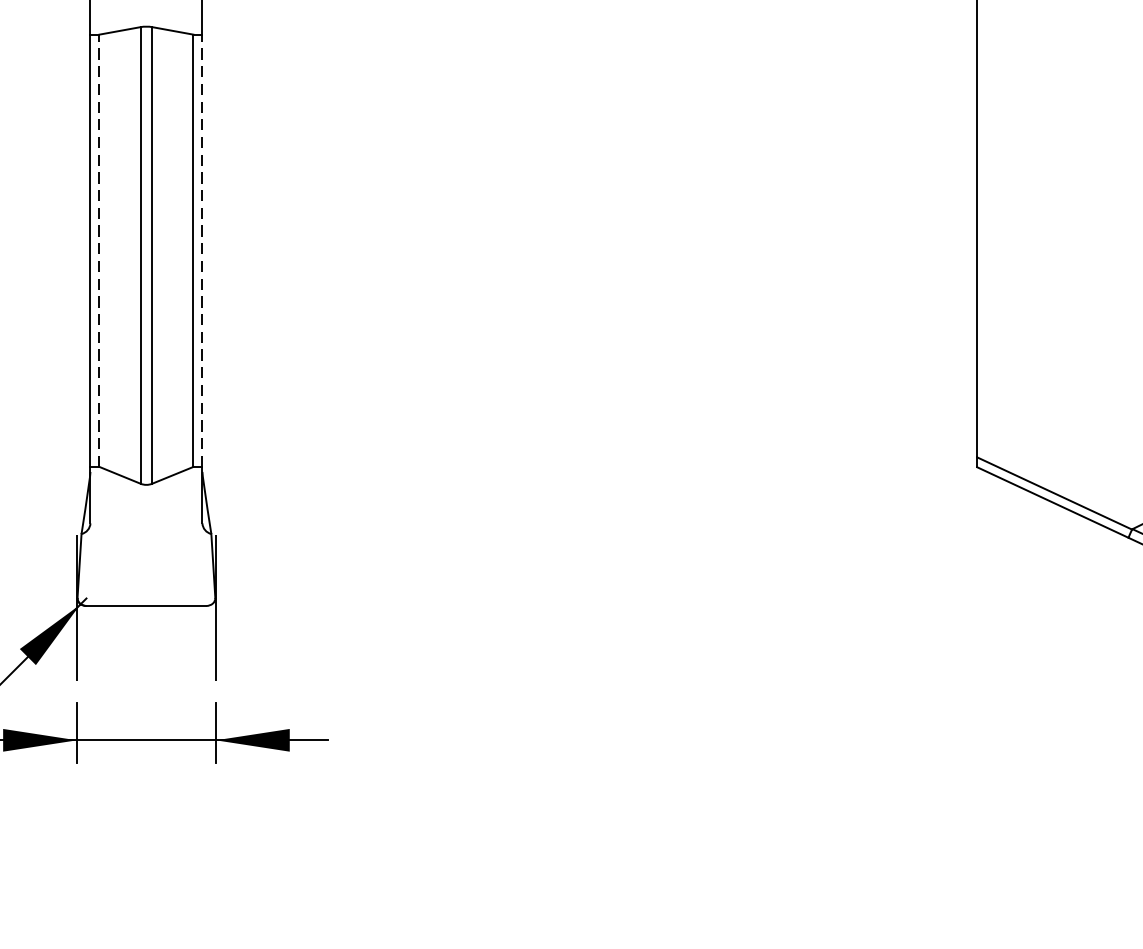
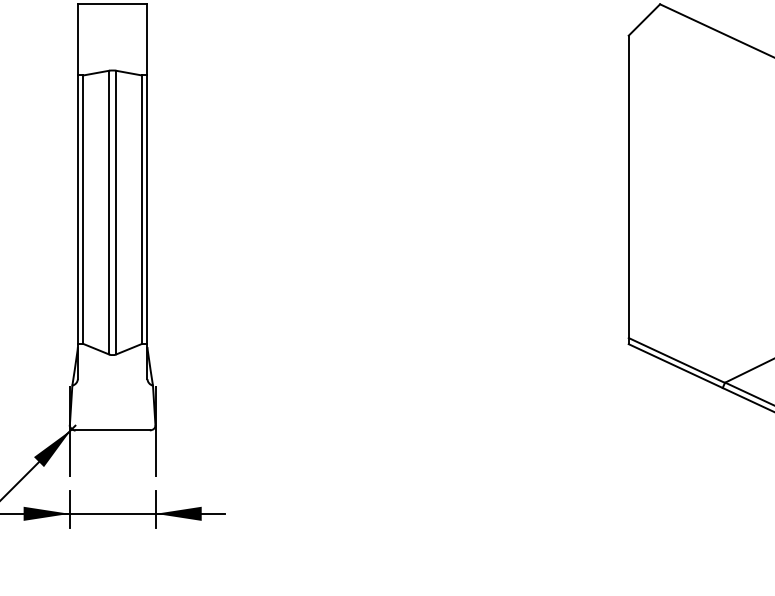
line: (99, 250) -> (83, 209), dashed -> solid
line: (202, 250) -> (147, 209), dashed -> solid

